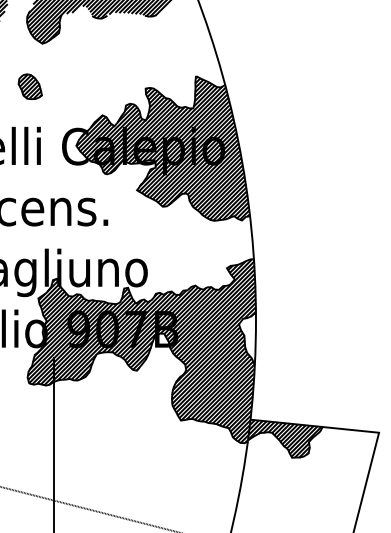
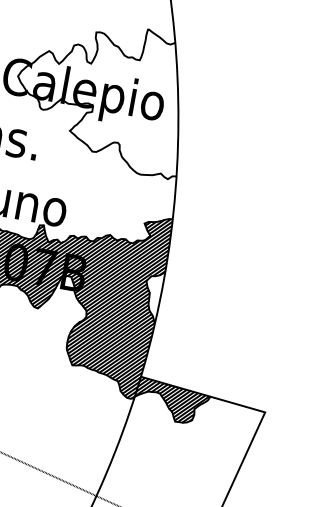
hatch: (162, 148) -> (102, 94), removed

